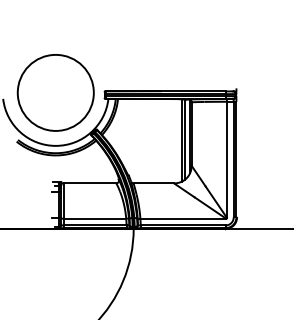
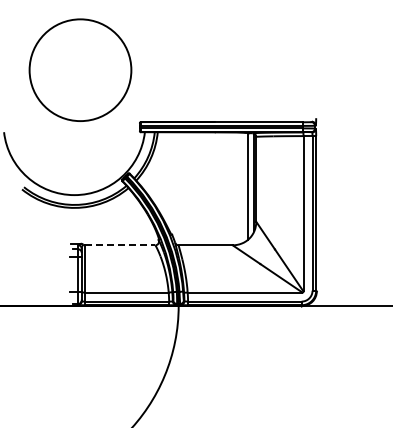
circle: (55, 92) -> (80, 69), moved
line: (181, 140) -> (242, 187), removed
line: (90, 183) -> (120, 245), solid -> dashed

